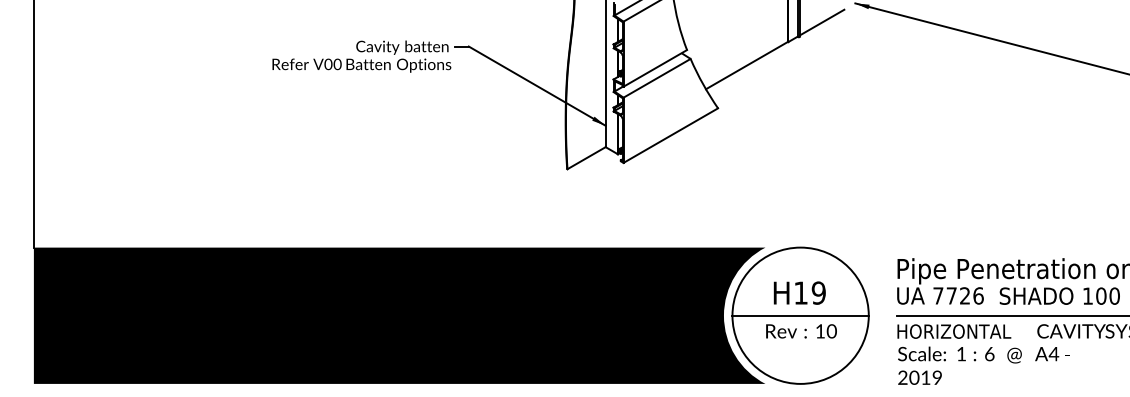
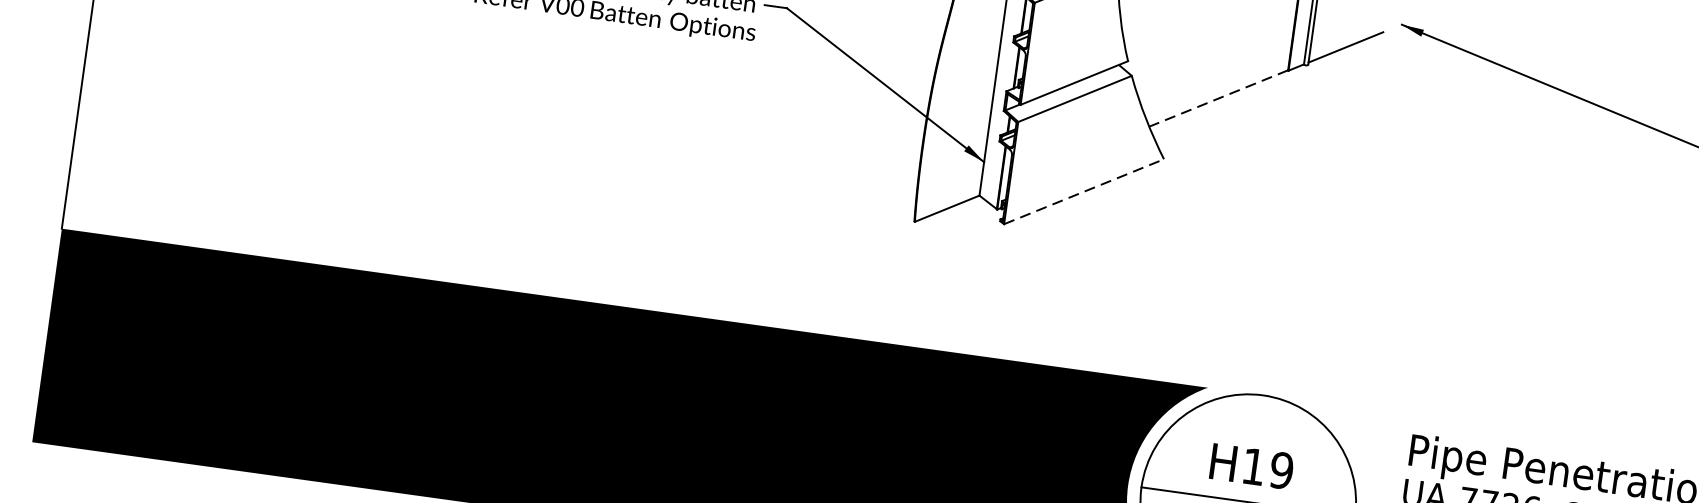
line: (746, 65) -> (1217, 98), solid -> dashed
line: (670, 135) -> (1083, 191), solid -> dashed

